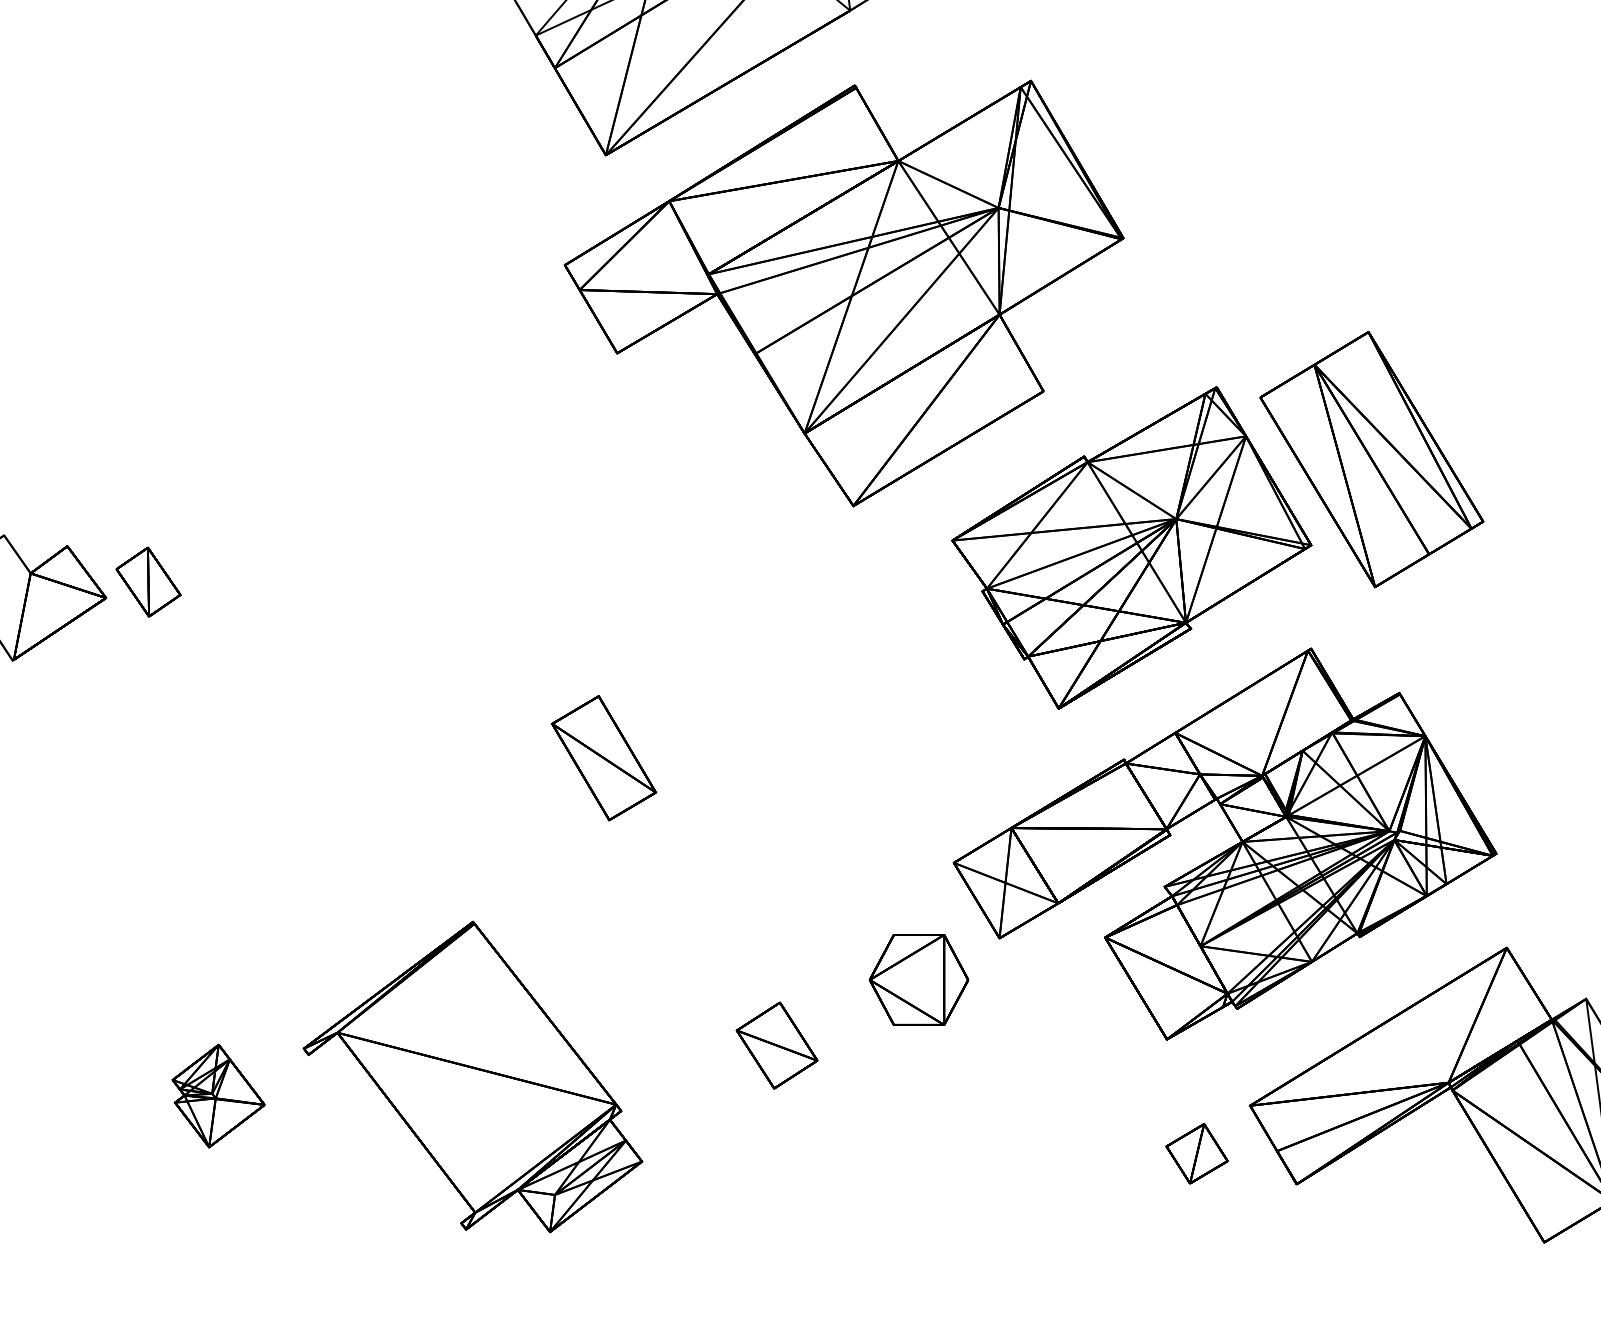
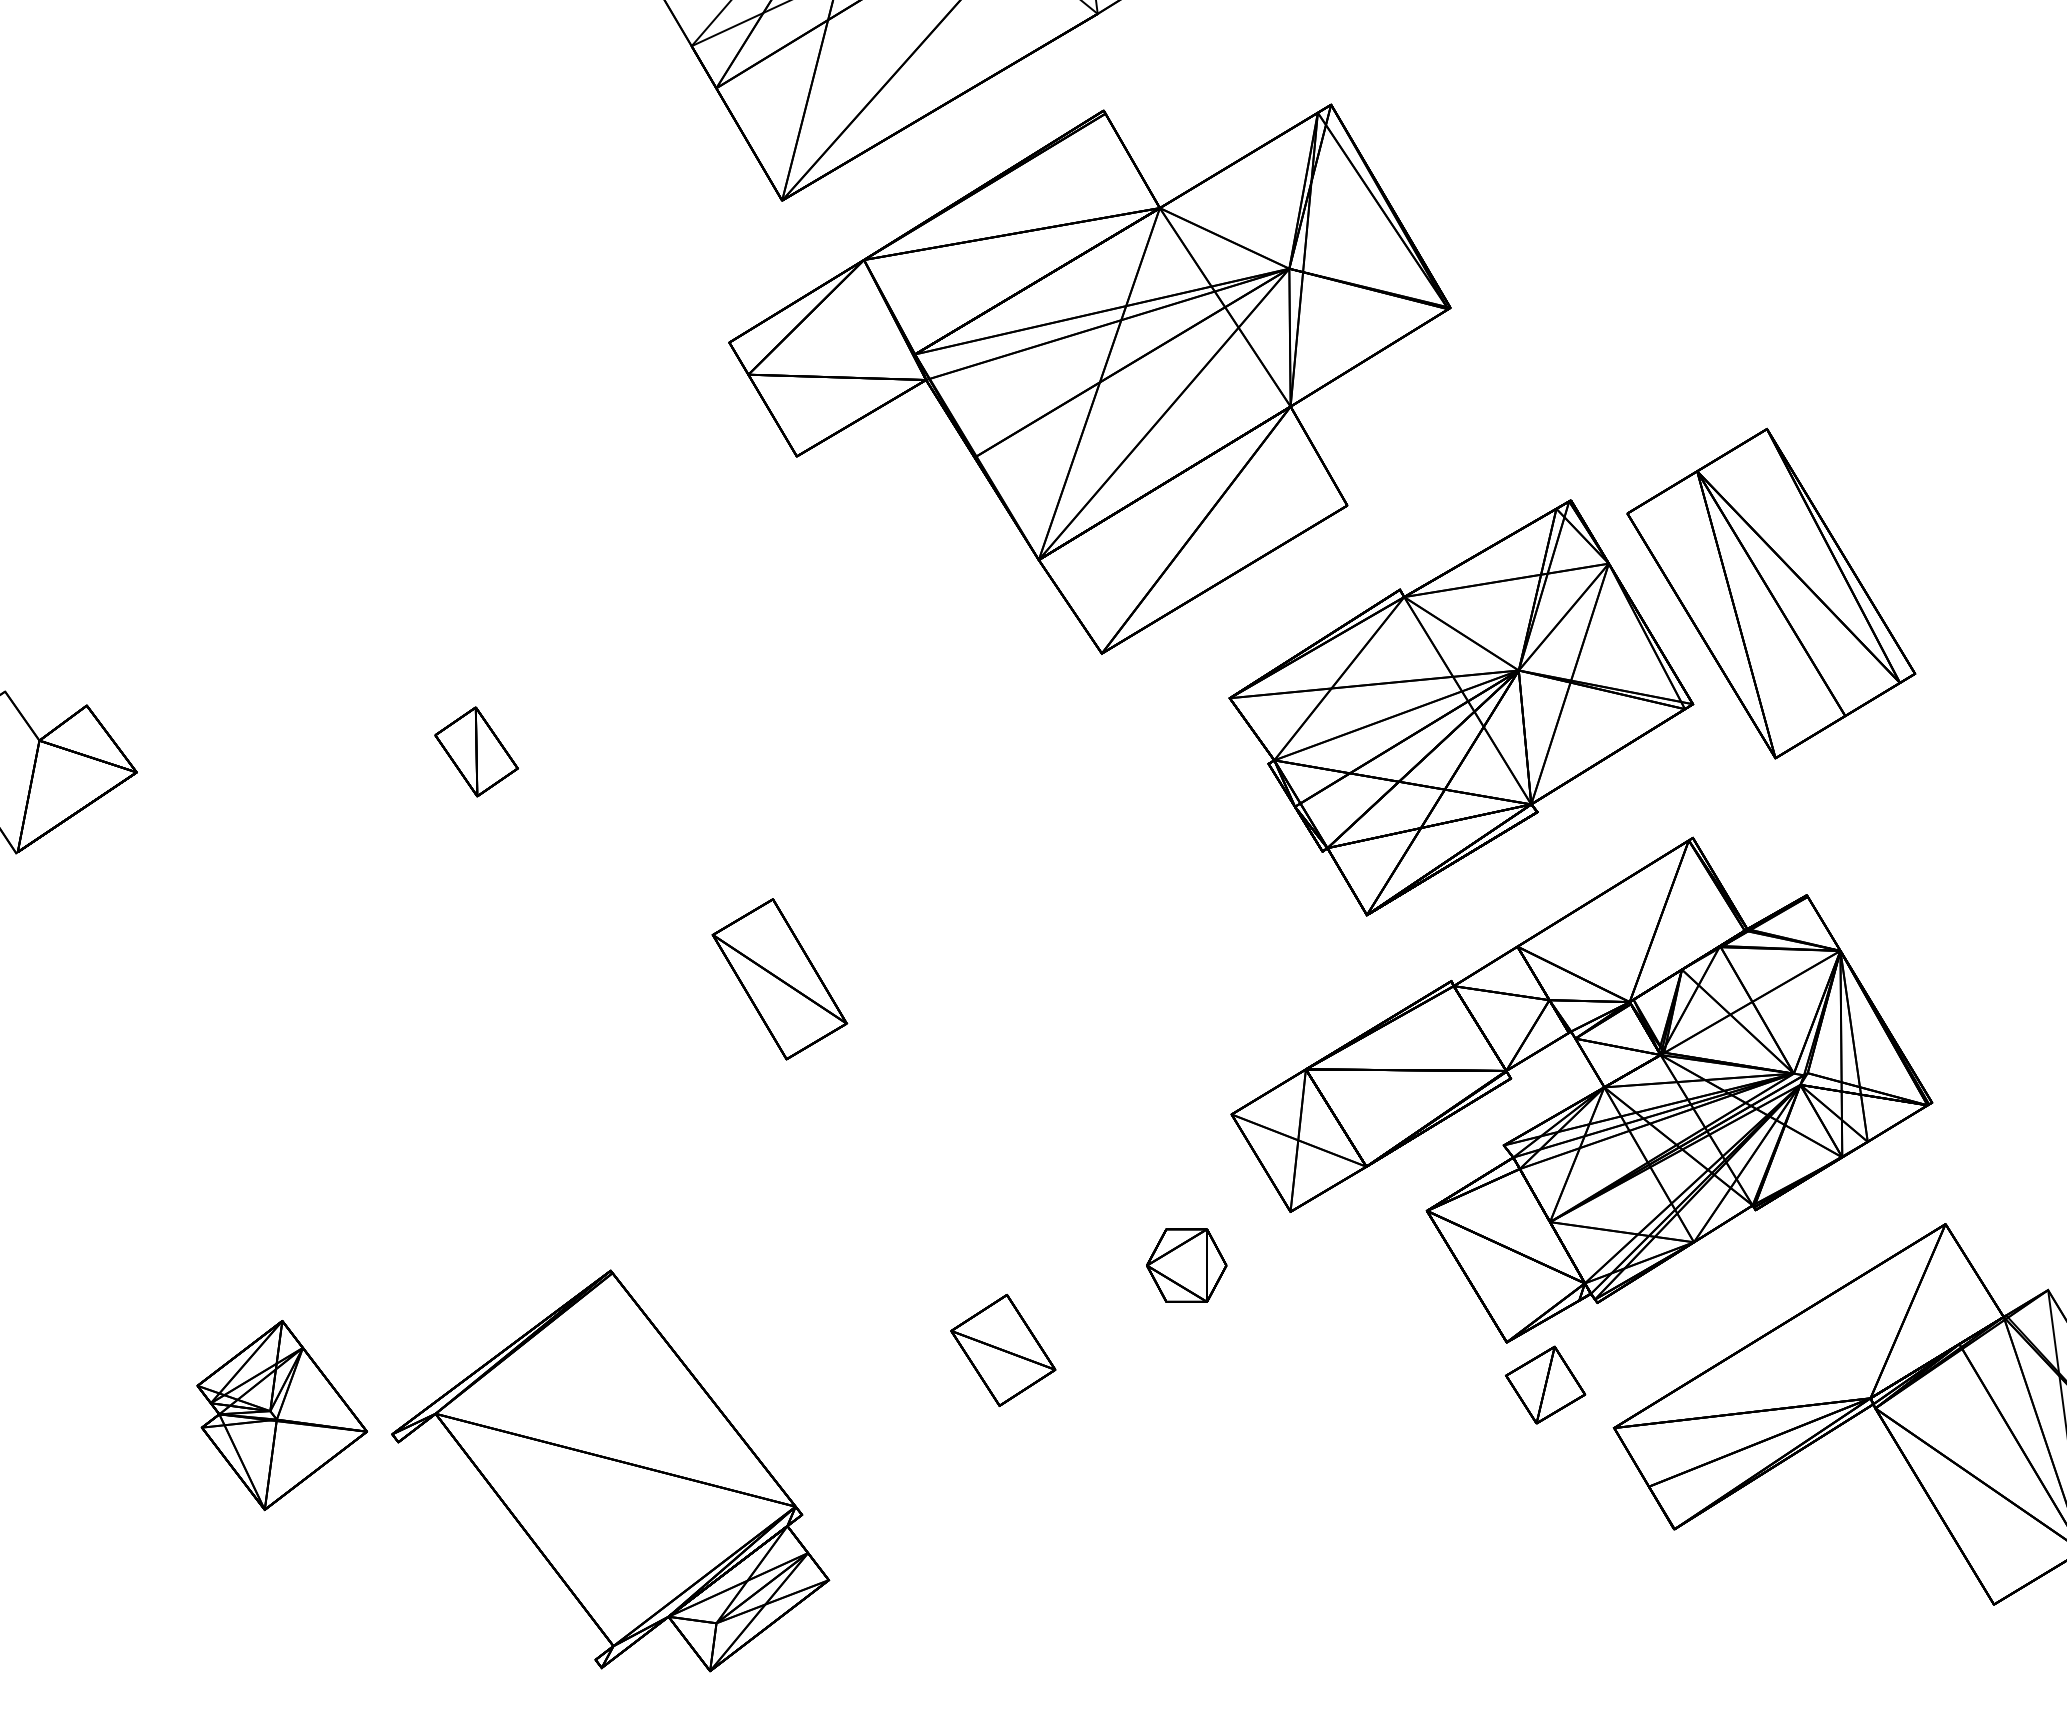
part: (148, 581) -> (476, 751), moved
part: (918, 979) -> (1186, 1265), size x0.62
part: (472, 1076) -> (610, 1470), moved
part: (218, 1096) -> (281, 1415), size x1.43
part: (1196, 1153) -> (1545, 1384), moved

